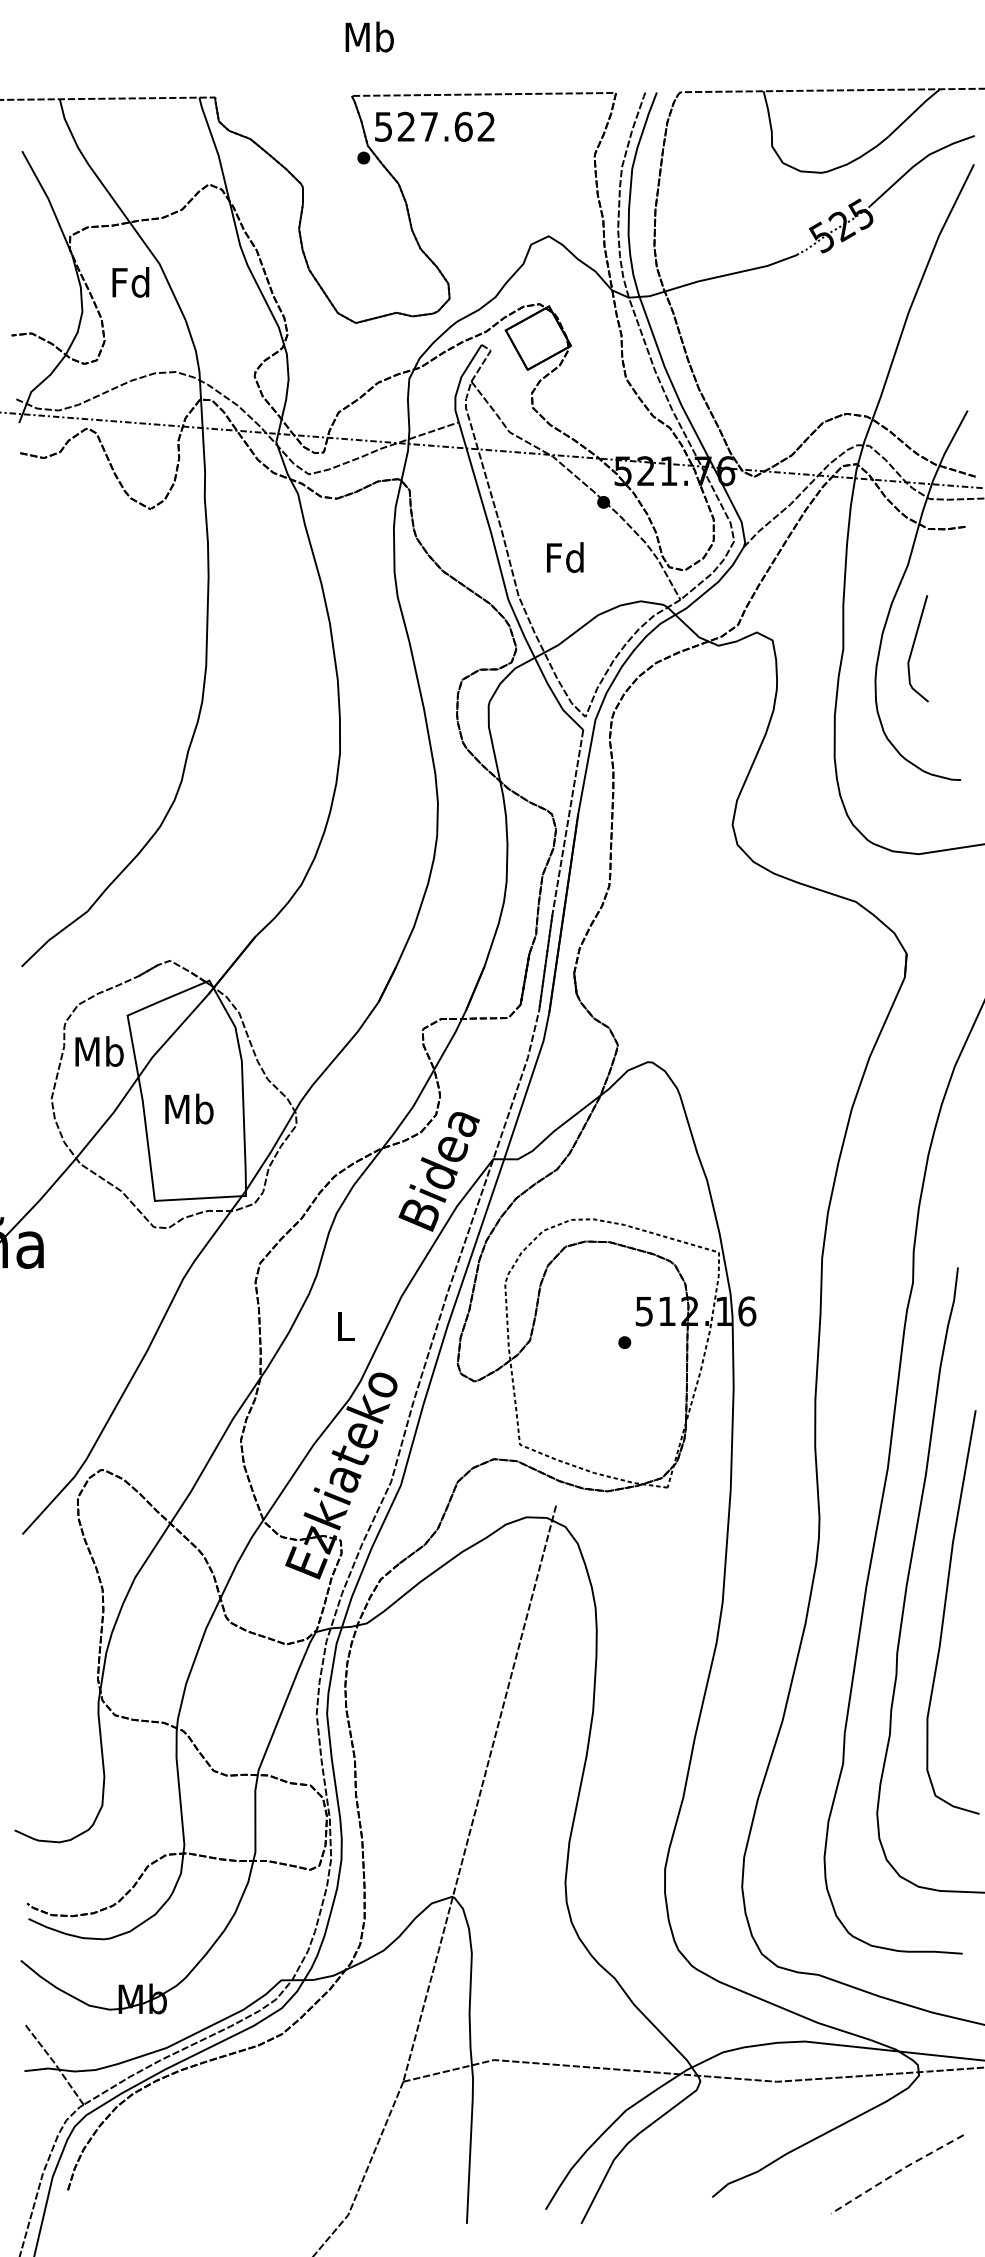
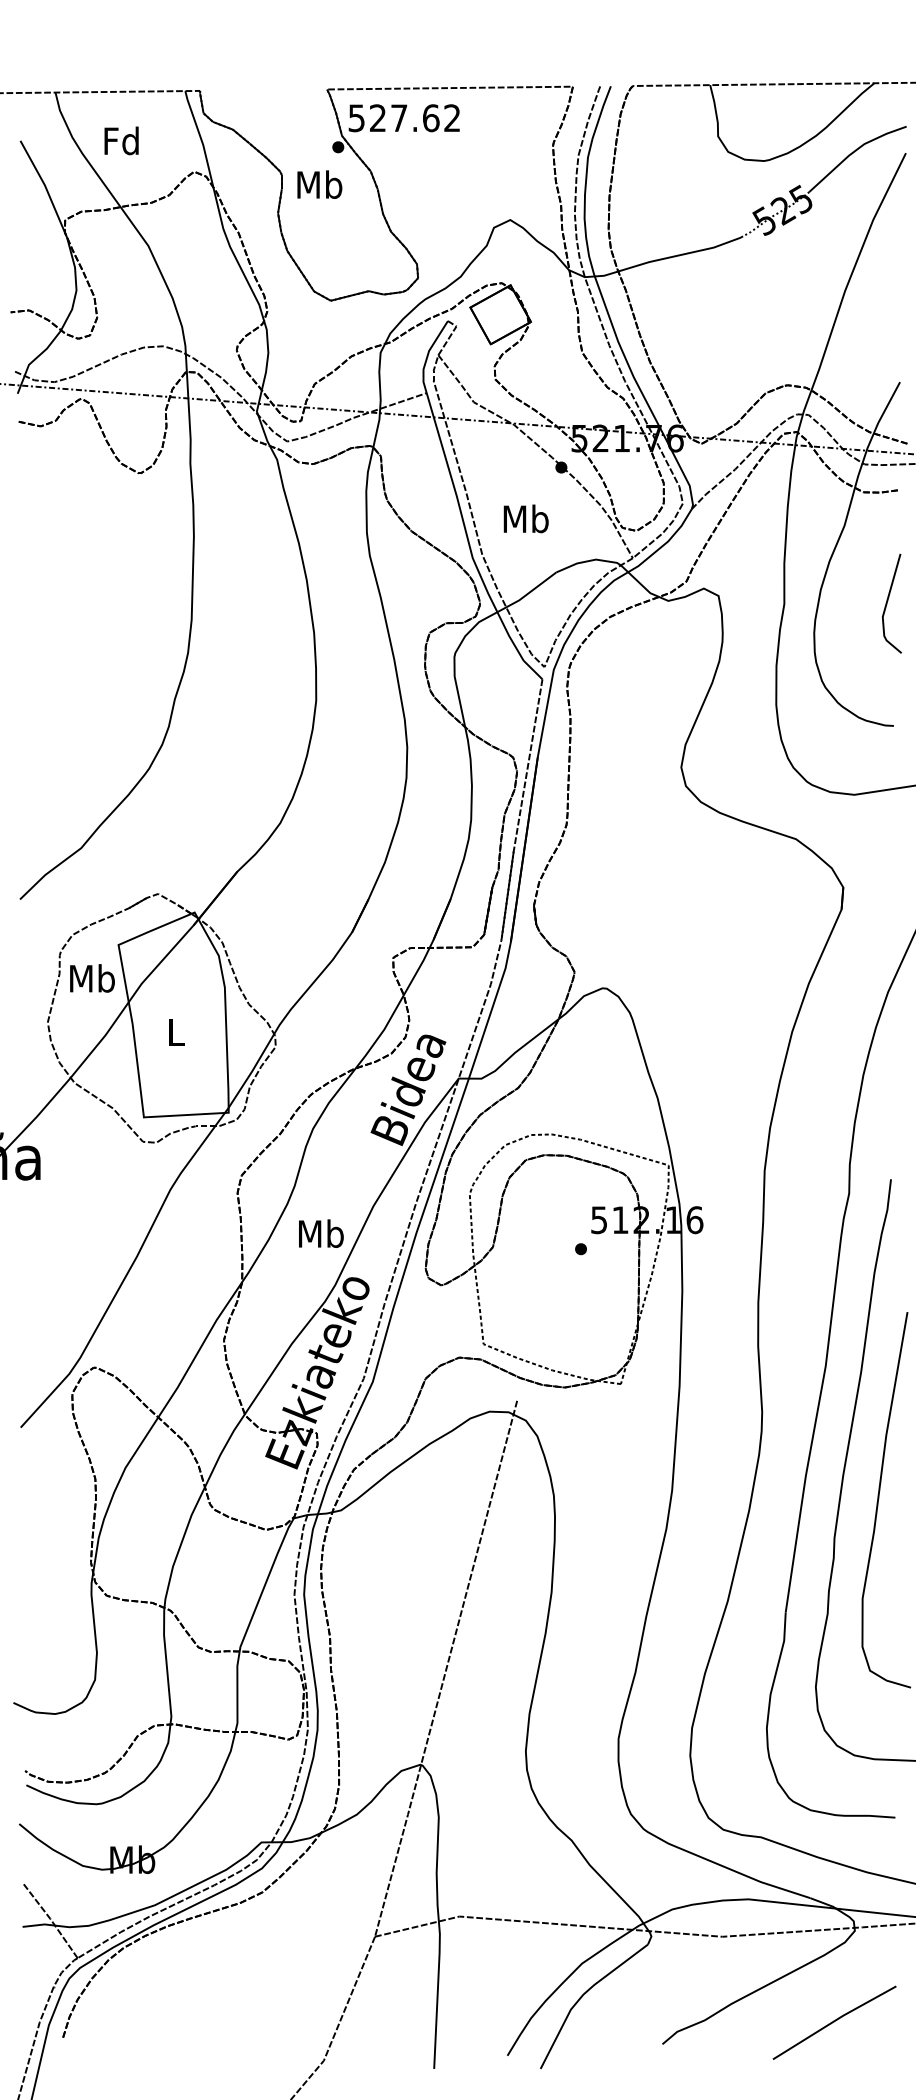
text: (369, 36) -> (319, 184), moved
text: (130, 281) -> (121, 140), moved
text: (565, 557) -> (525, 518), Fd -> Mb
line: (914, 646) -> (888, 601), moved
text: (188, 1108) -> (175, 1031), Mb -> L
text: (345, 1325) -> (321, 1233), L -> Mb
line: (897, 2172) -> (834, 2021), dashed -> solid

